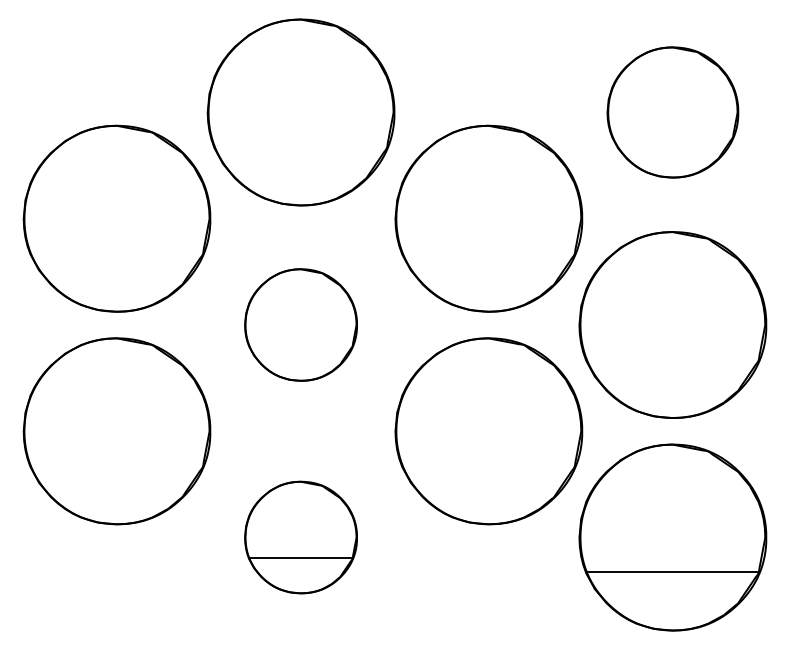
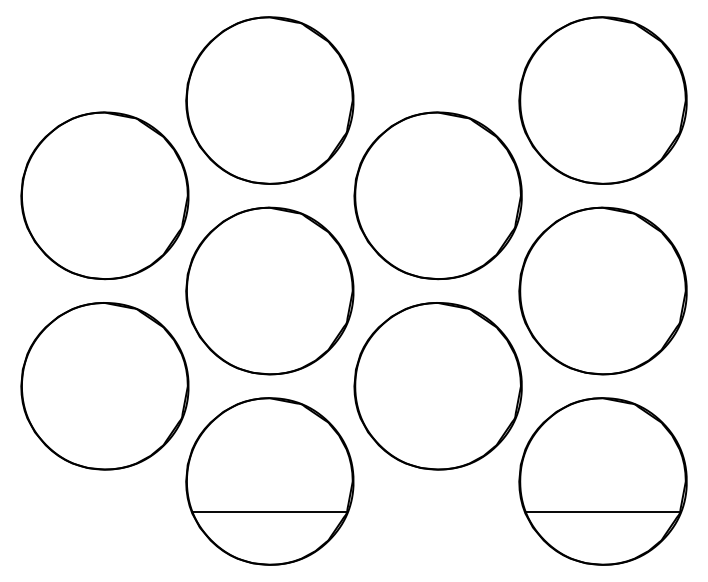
part: (672, 112) -> (602, 100), size x1.43
part: (300, 324) -> (269, 290), size x1.67
part: (300, 537) -> (269, 481), size x1.67

